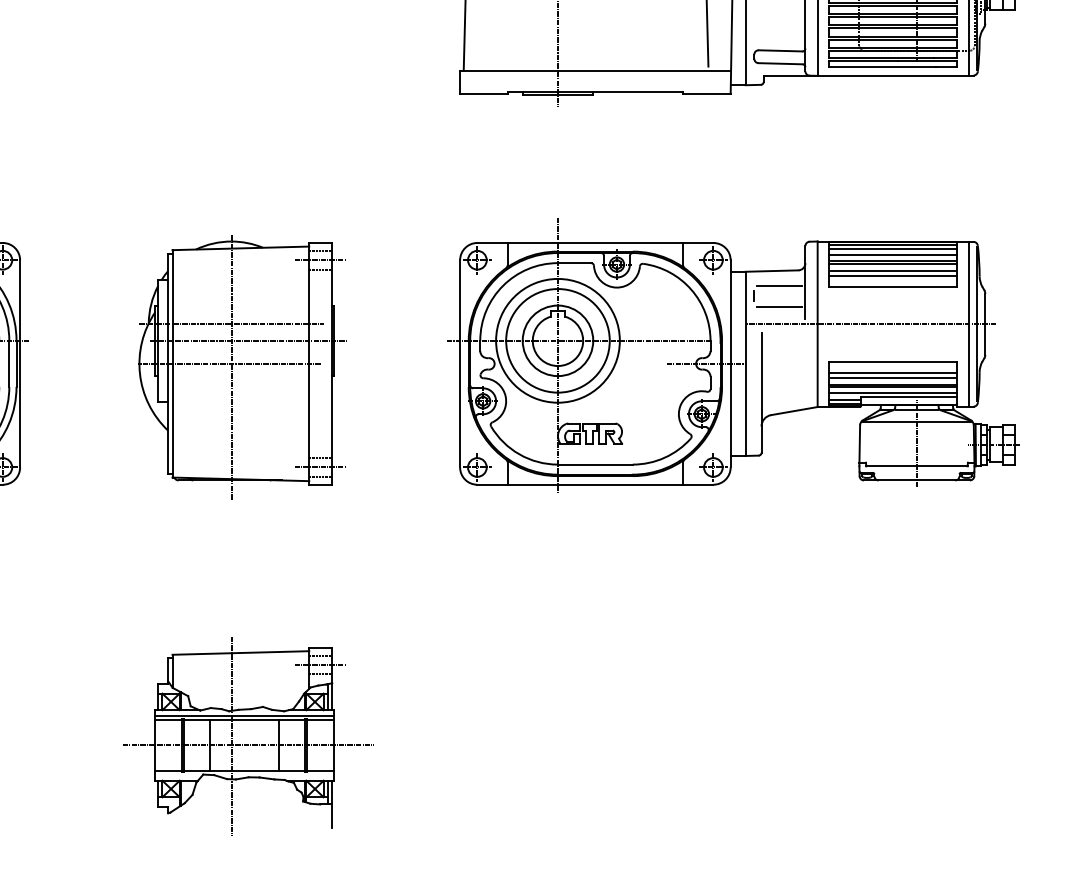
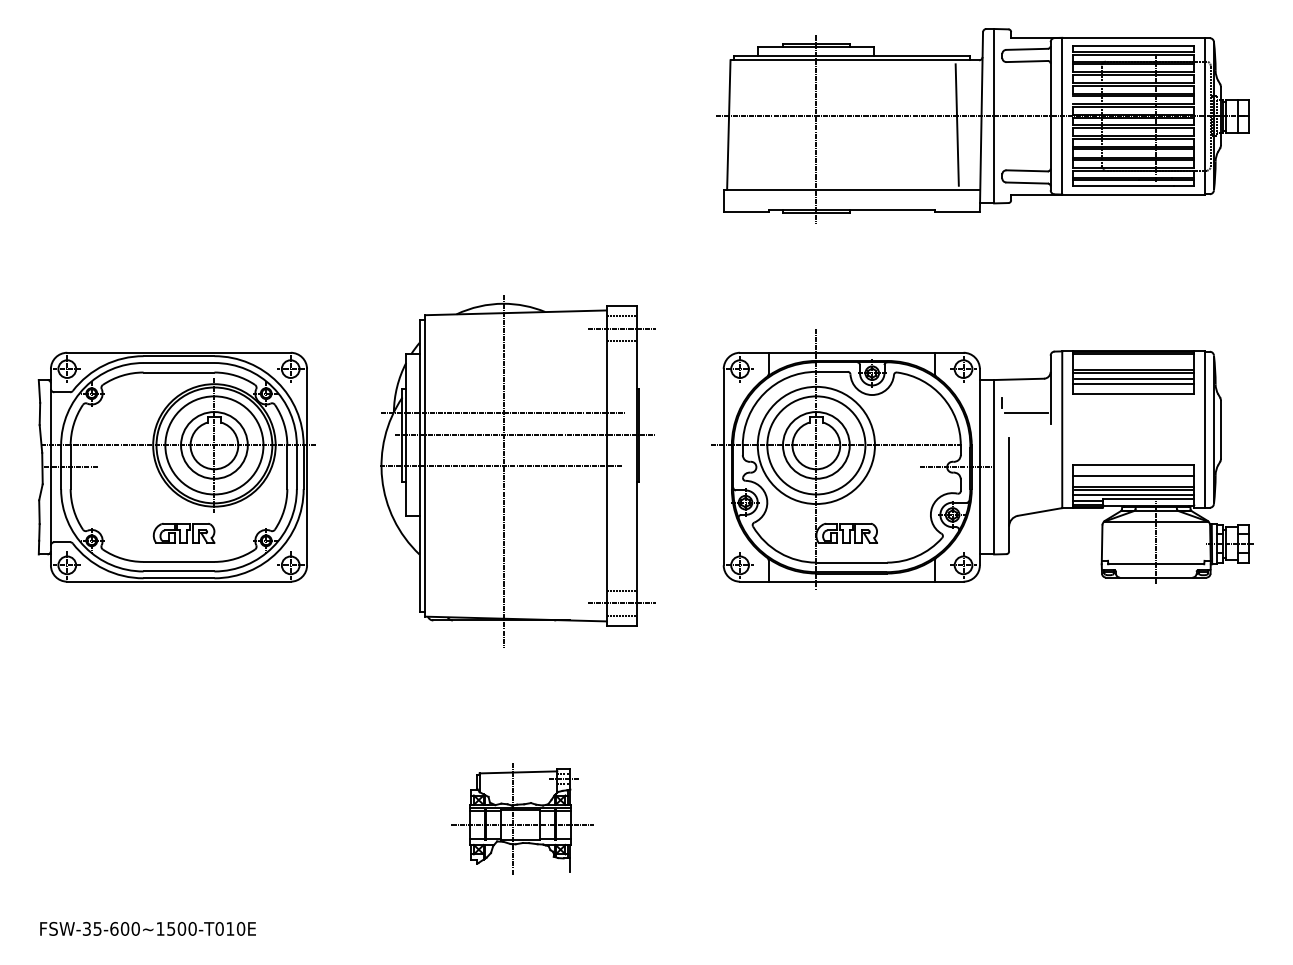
line: (892, 249) -> (1133, 358), removed
line: (892, 255) -> (1133, 364), removed
line: (778, 285) -> (1025, 393), removed
line: (870, 324) -> (1112, 429), removed
part: (241, 367) -> (516, 470), size x1.4
line: (892, 377) -> (1133, 480), removed
part: (246, 735) -> (521, 819), size x0.6

